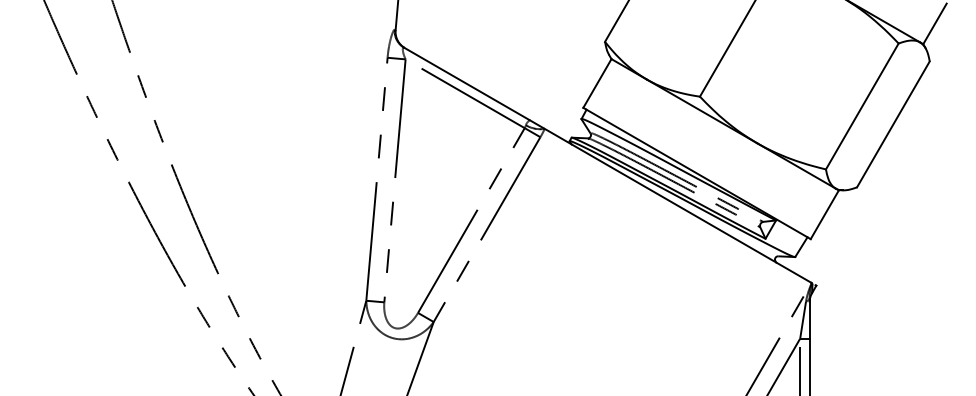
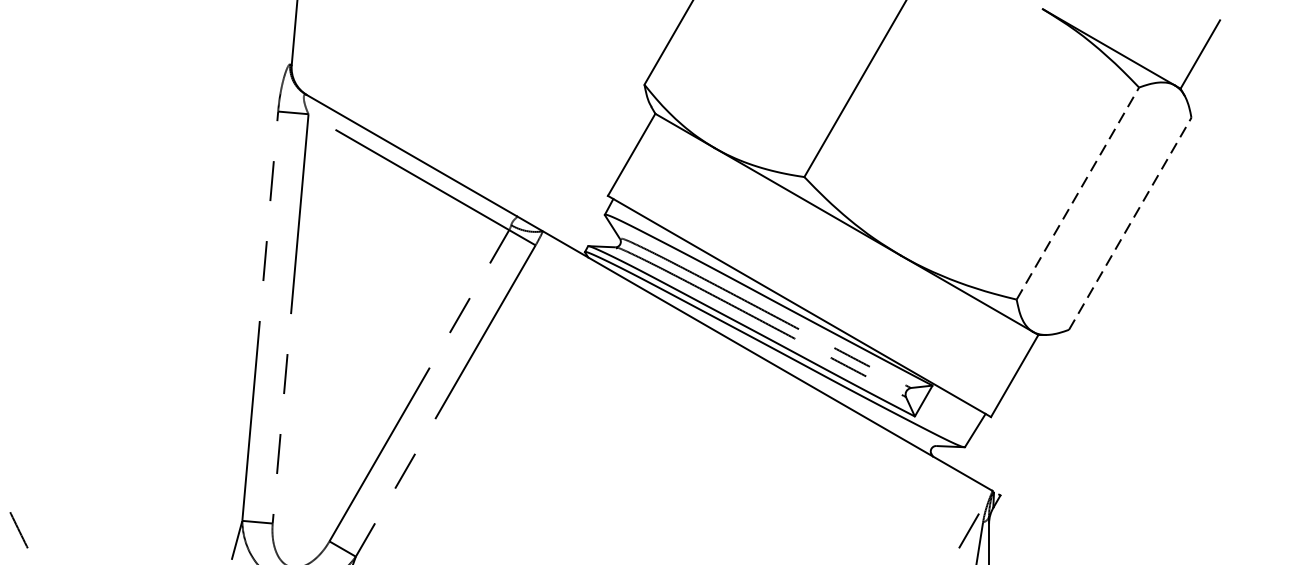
line: (862, 106) -> (1078, 193), solid -> dashed
line: (893, 124) -> (1130, 223), solid -> dashed

